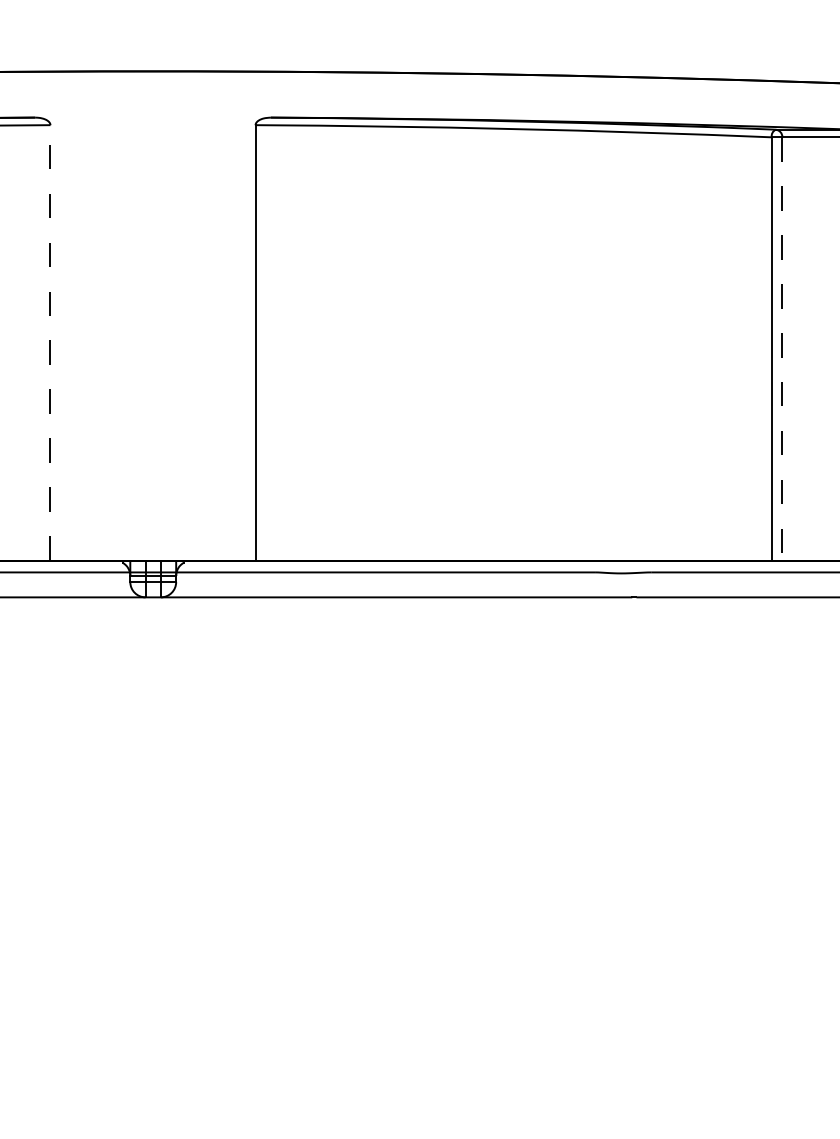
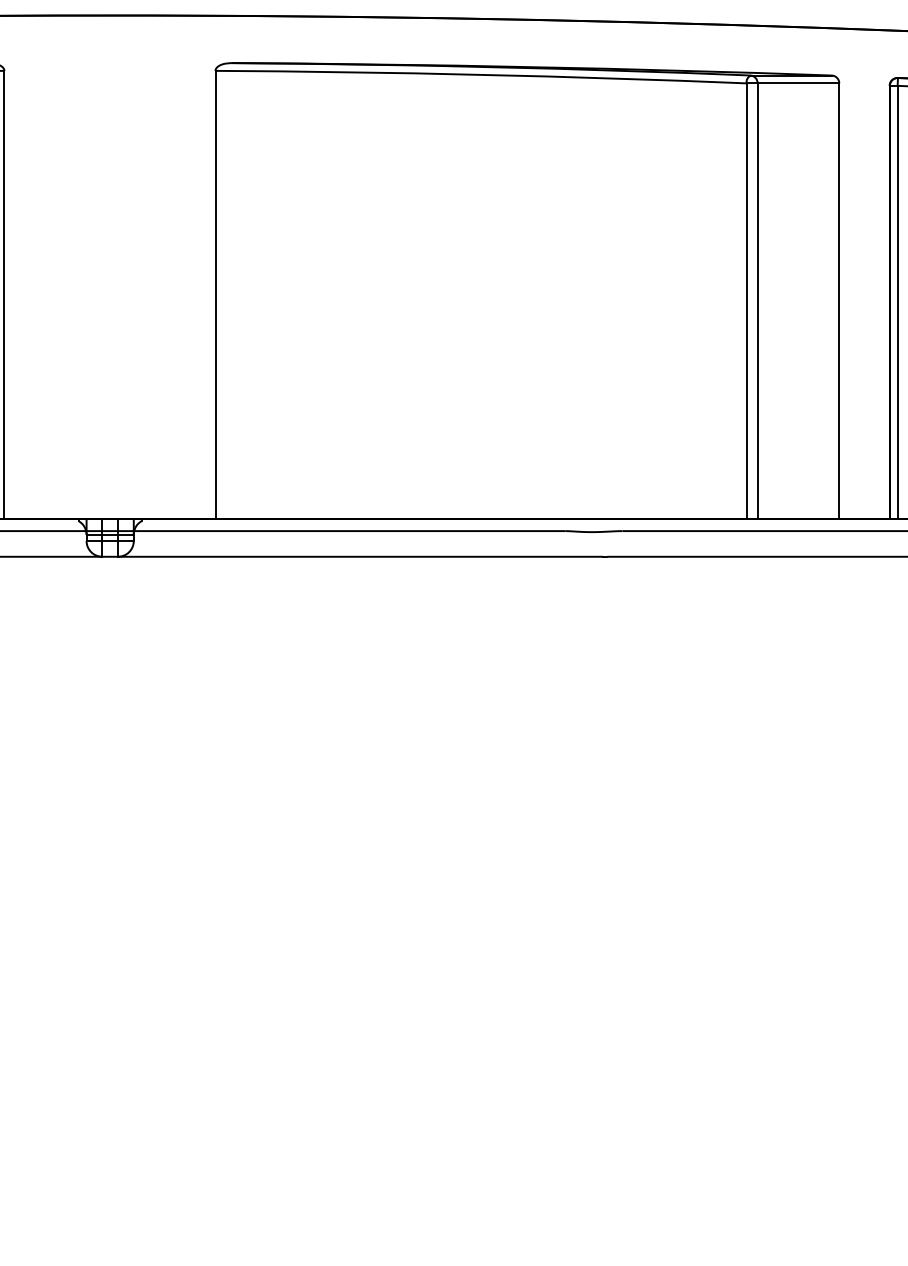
line: (50, 342) -> (4, 294), dashed -> solid
line: (782, 349) -> (757, 301), dashed -> solid

